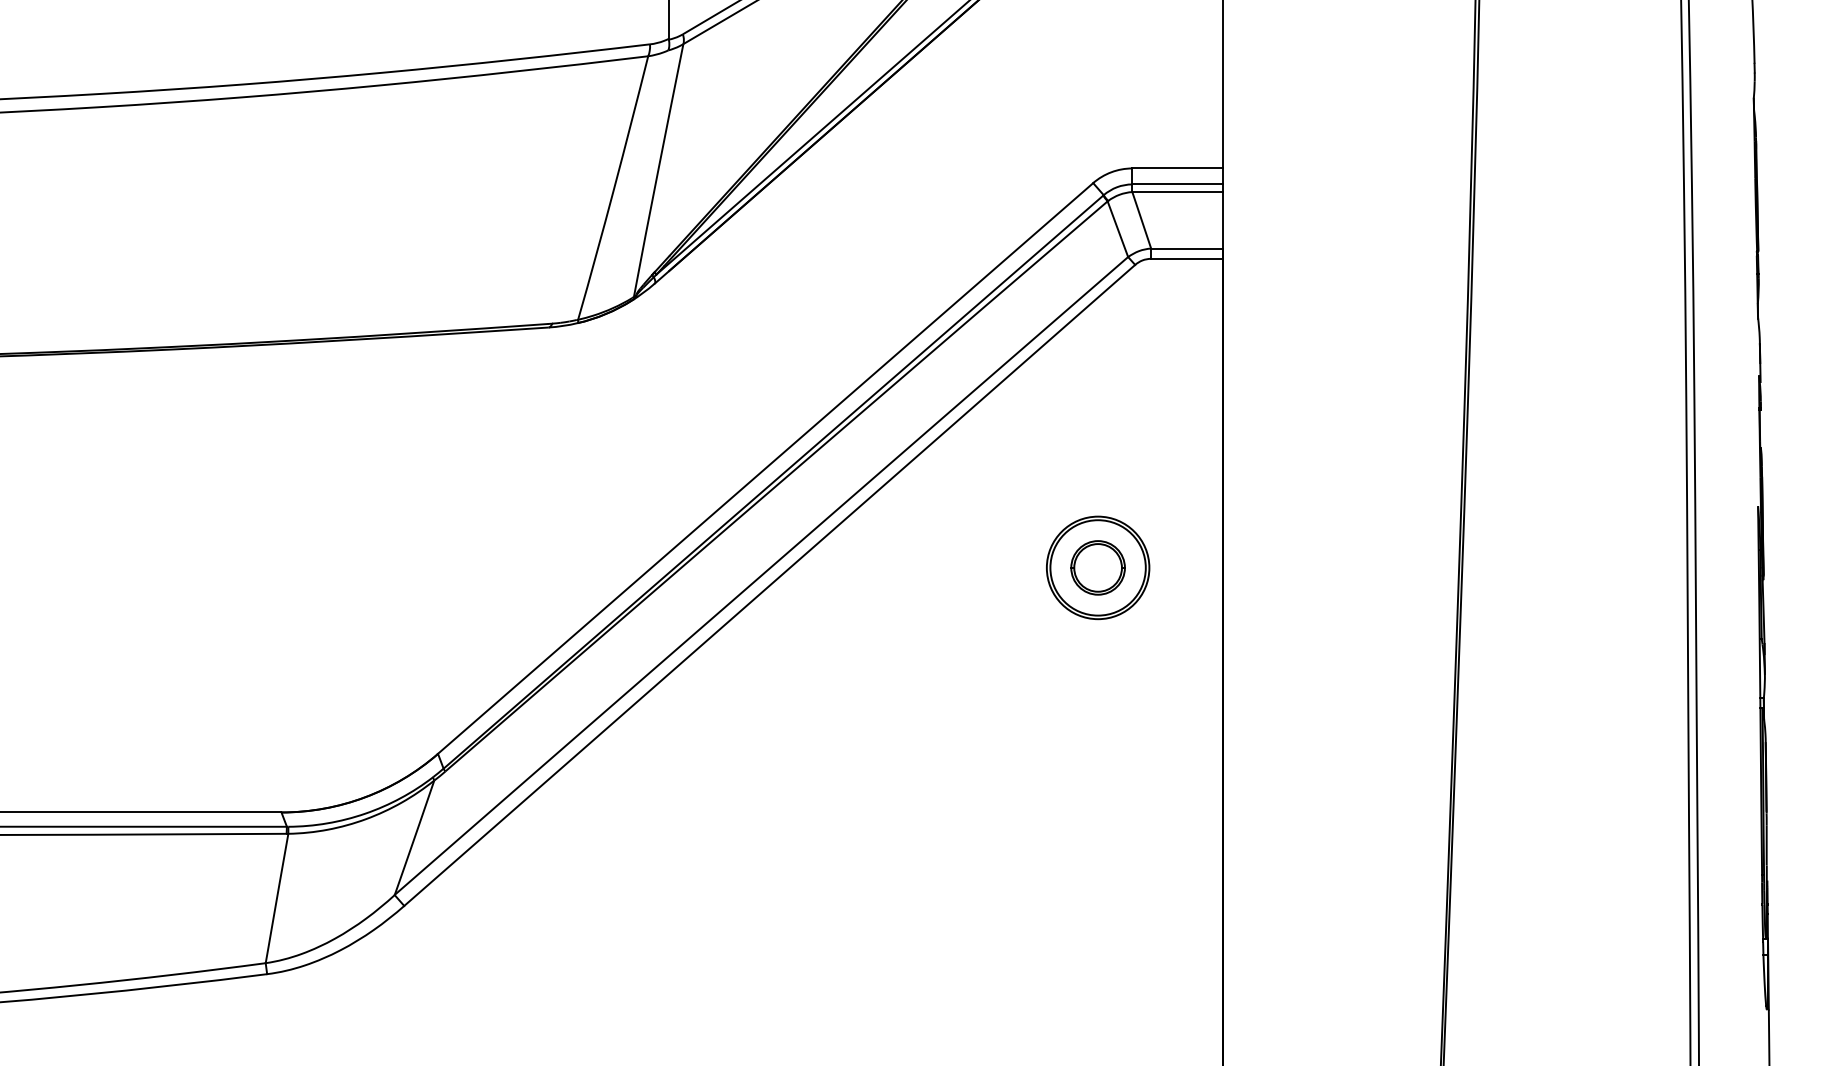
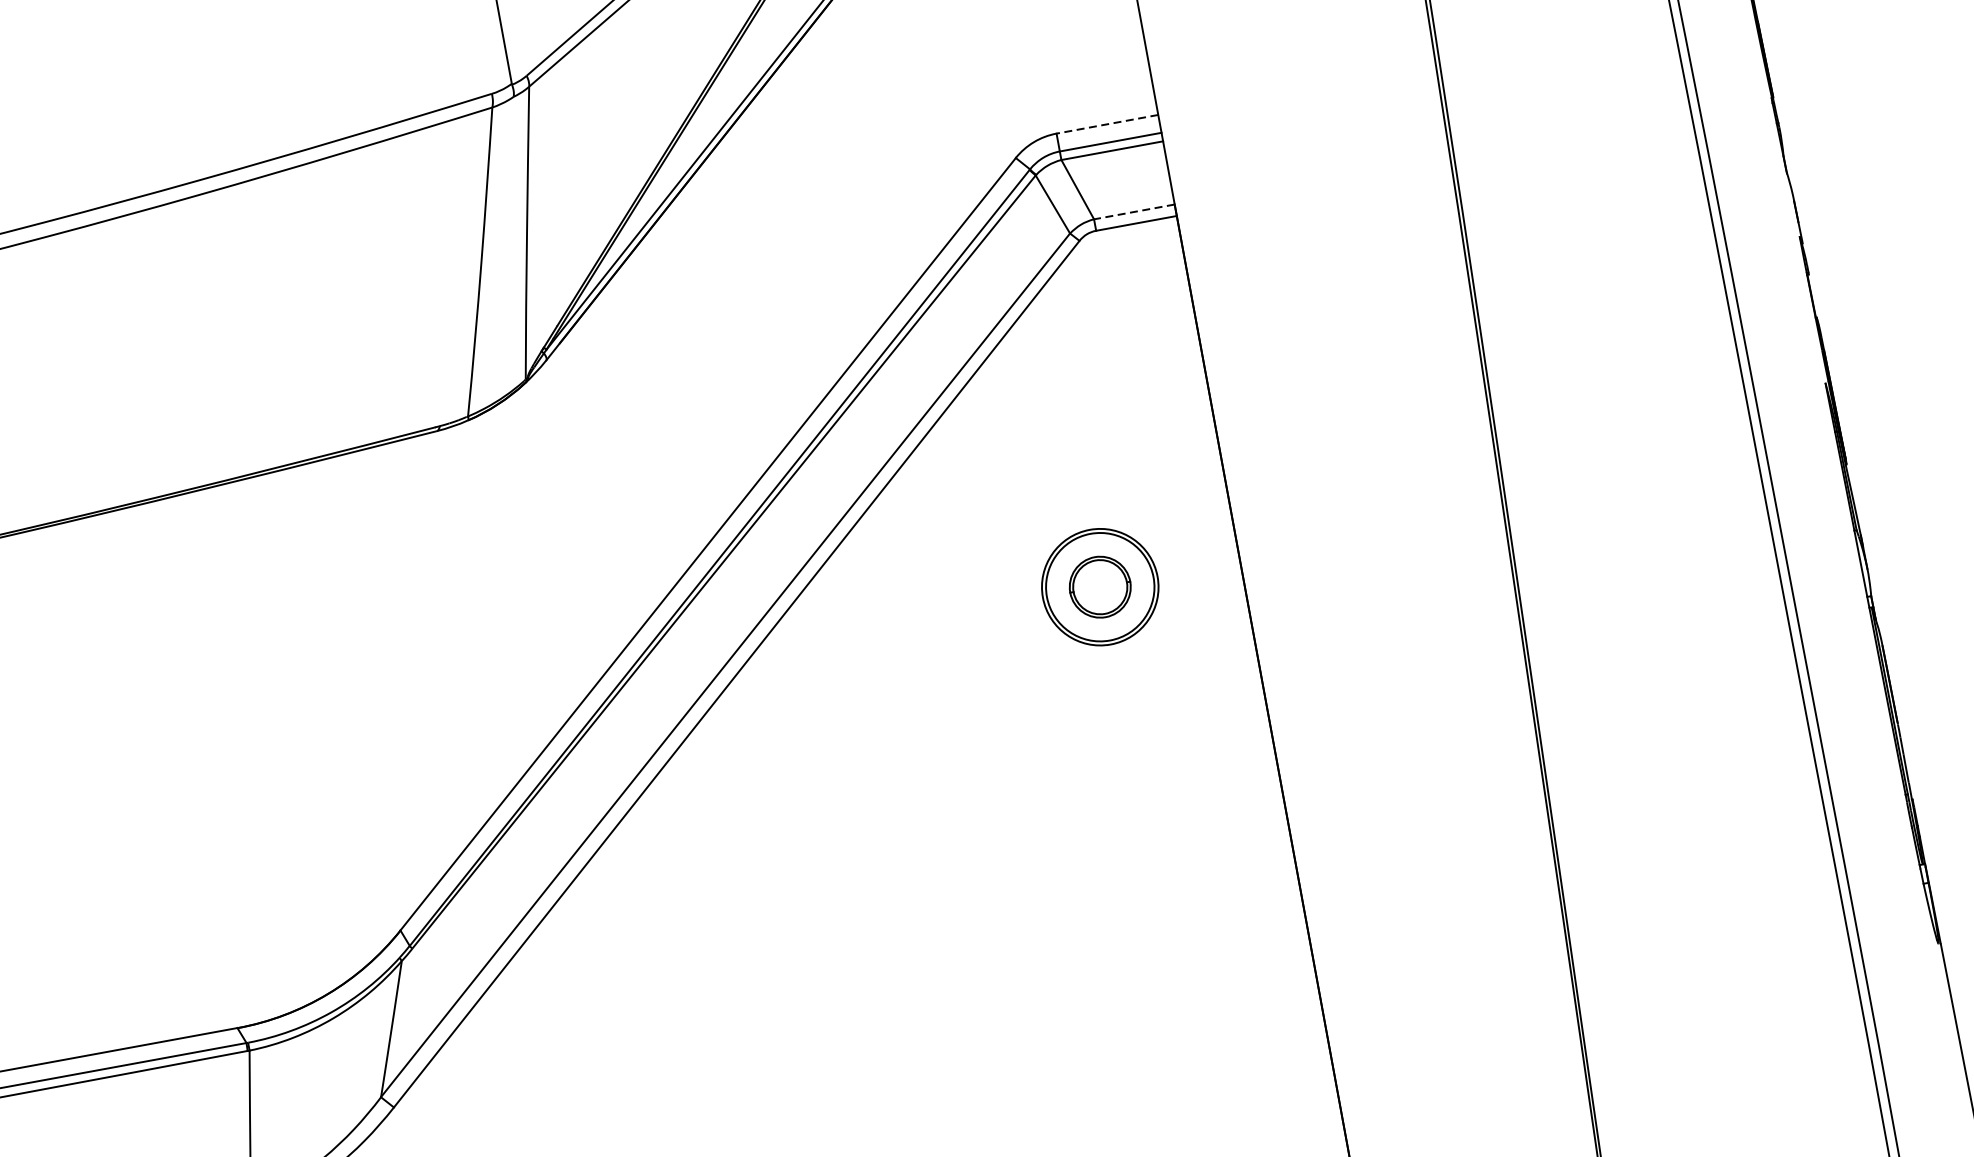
line: (1177, 168) -> (1107, 124), solid -> dashed
line: (1186, 248) -> (1133, 211), solid -> dashed

